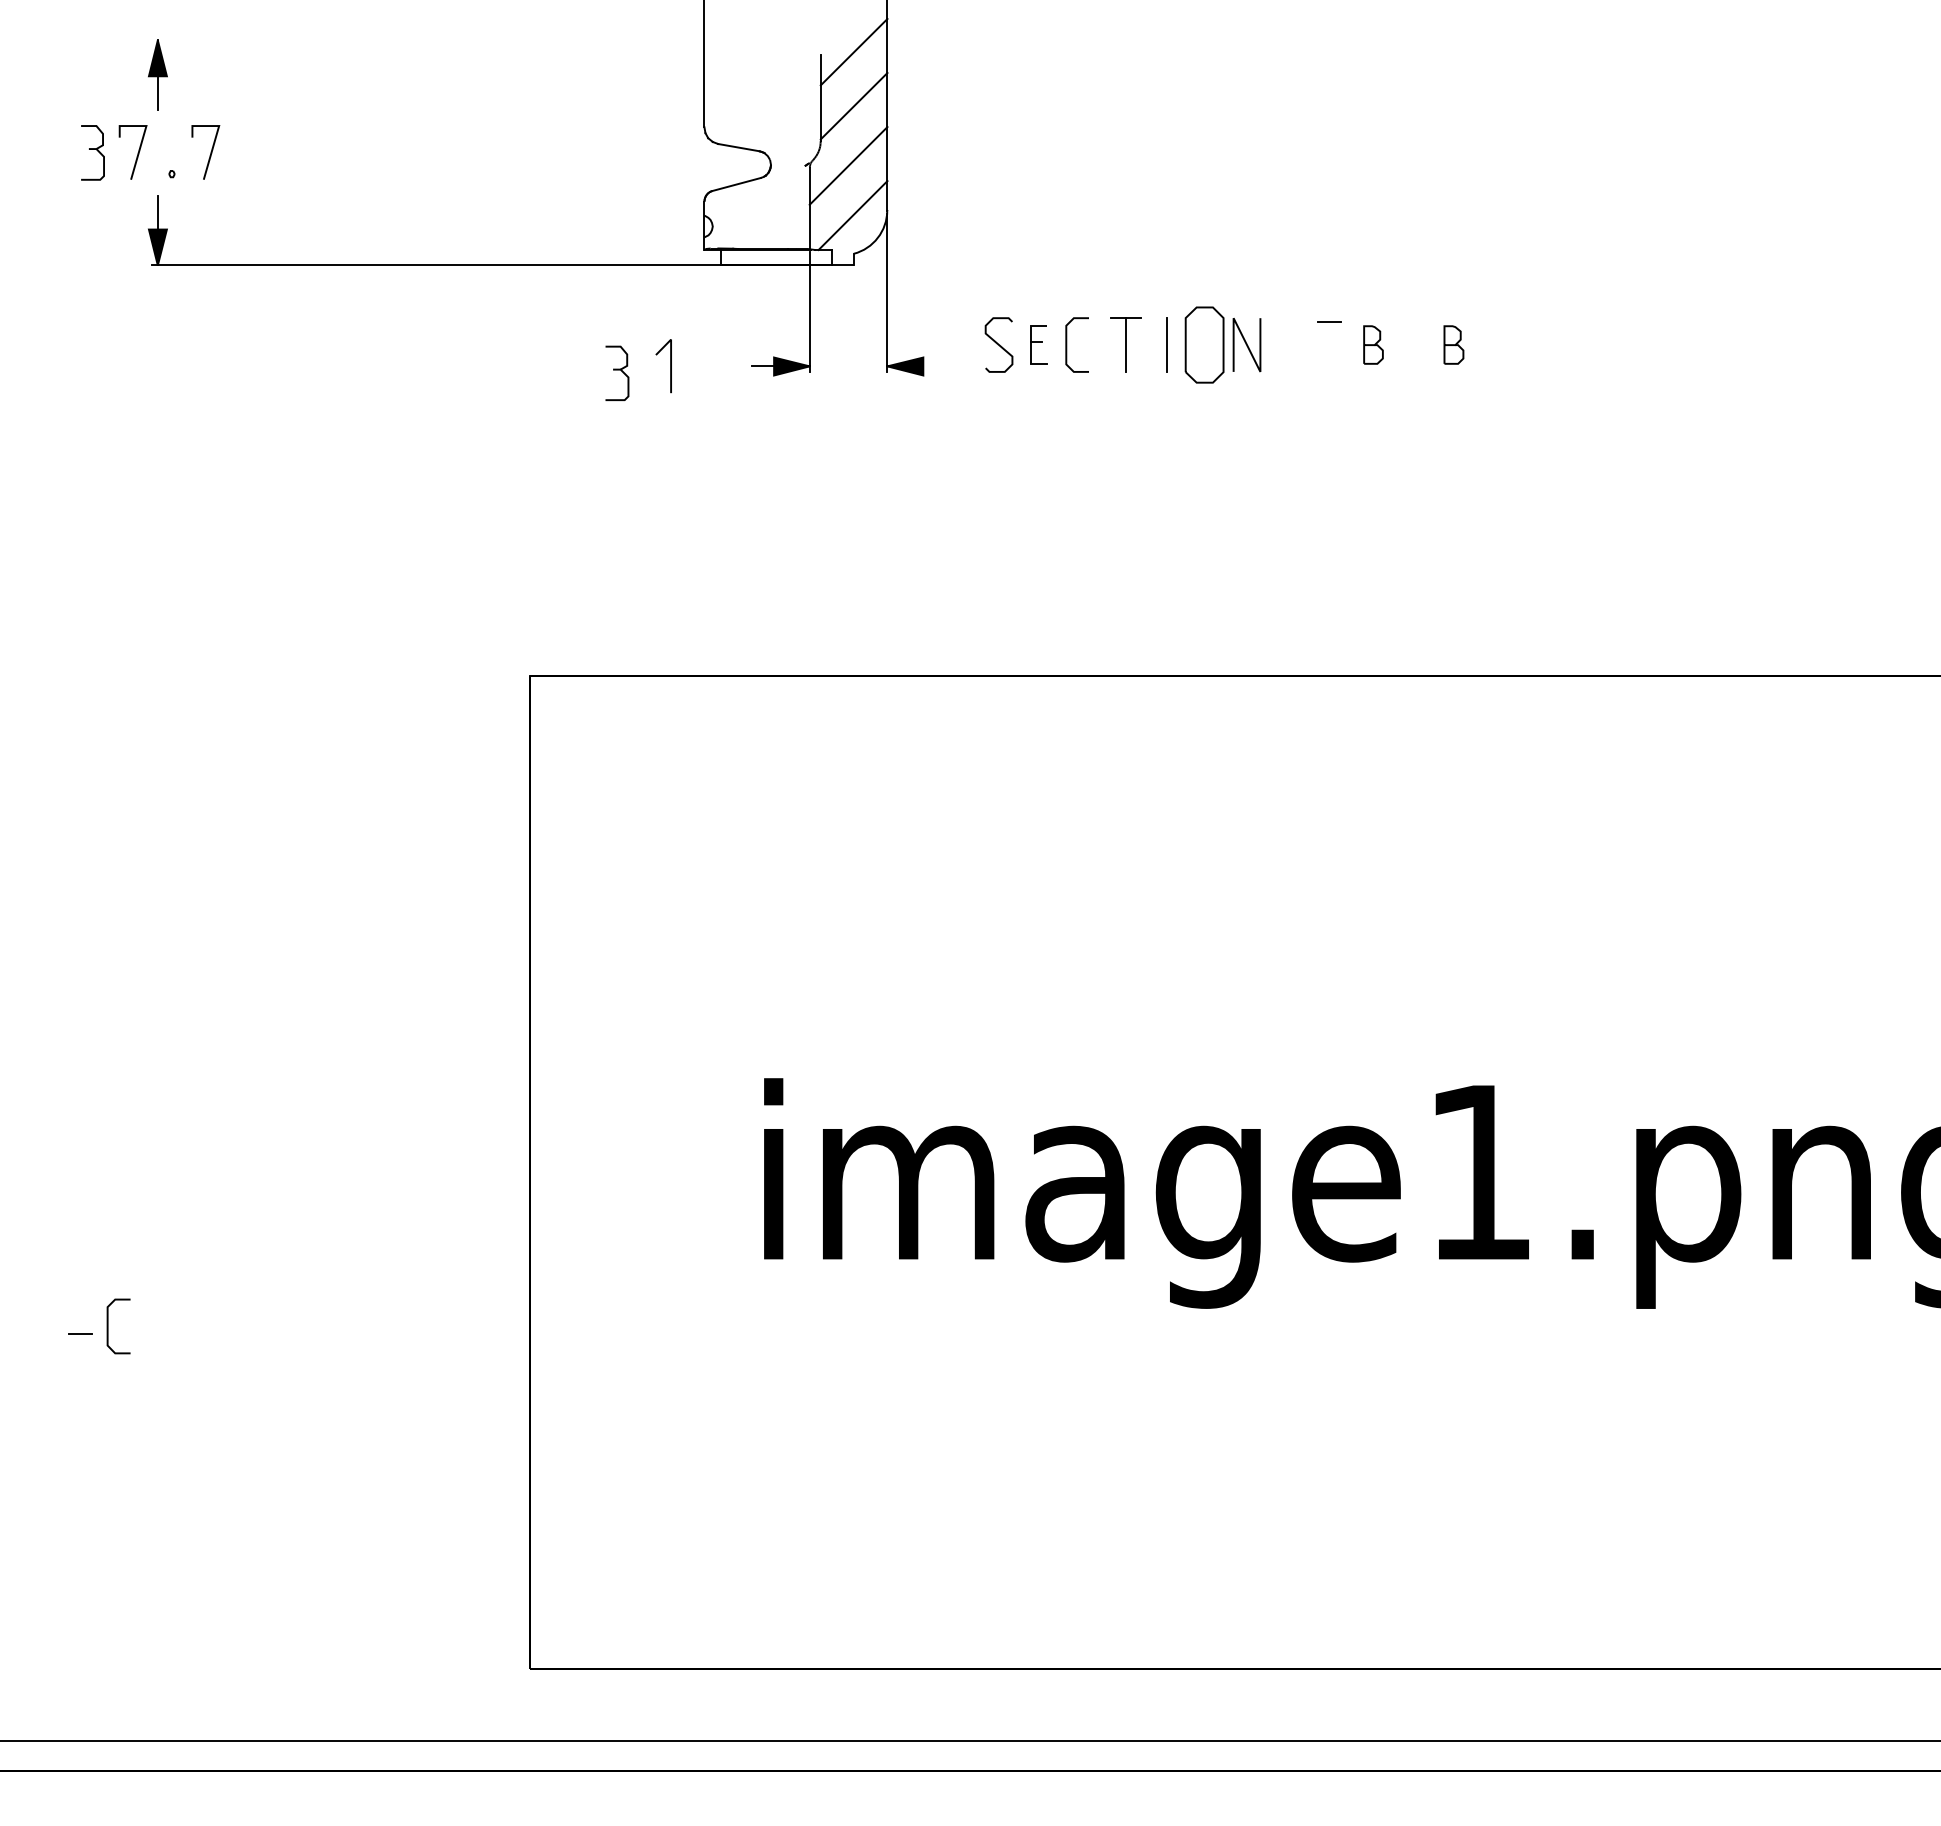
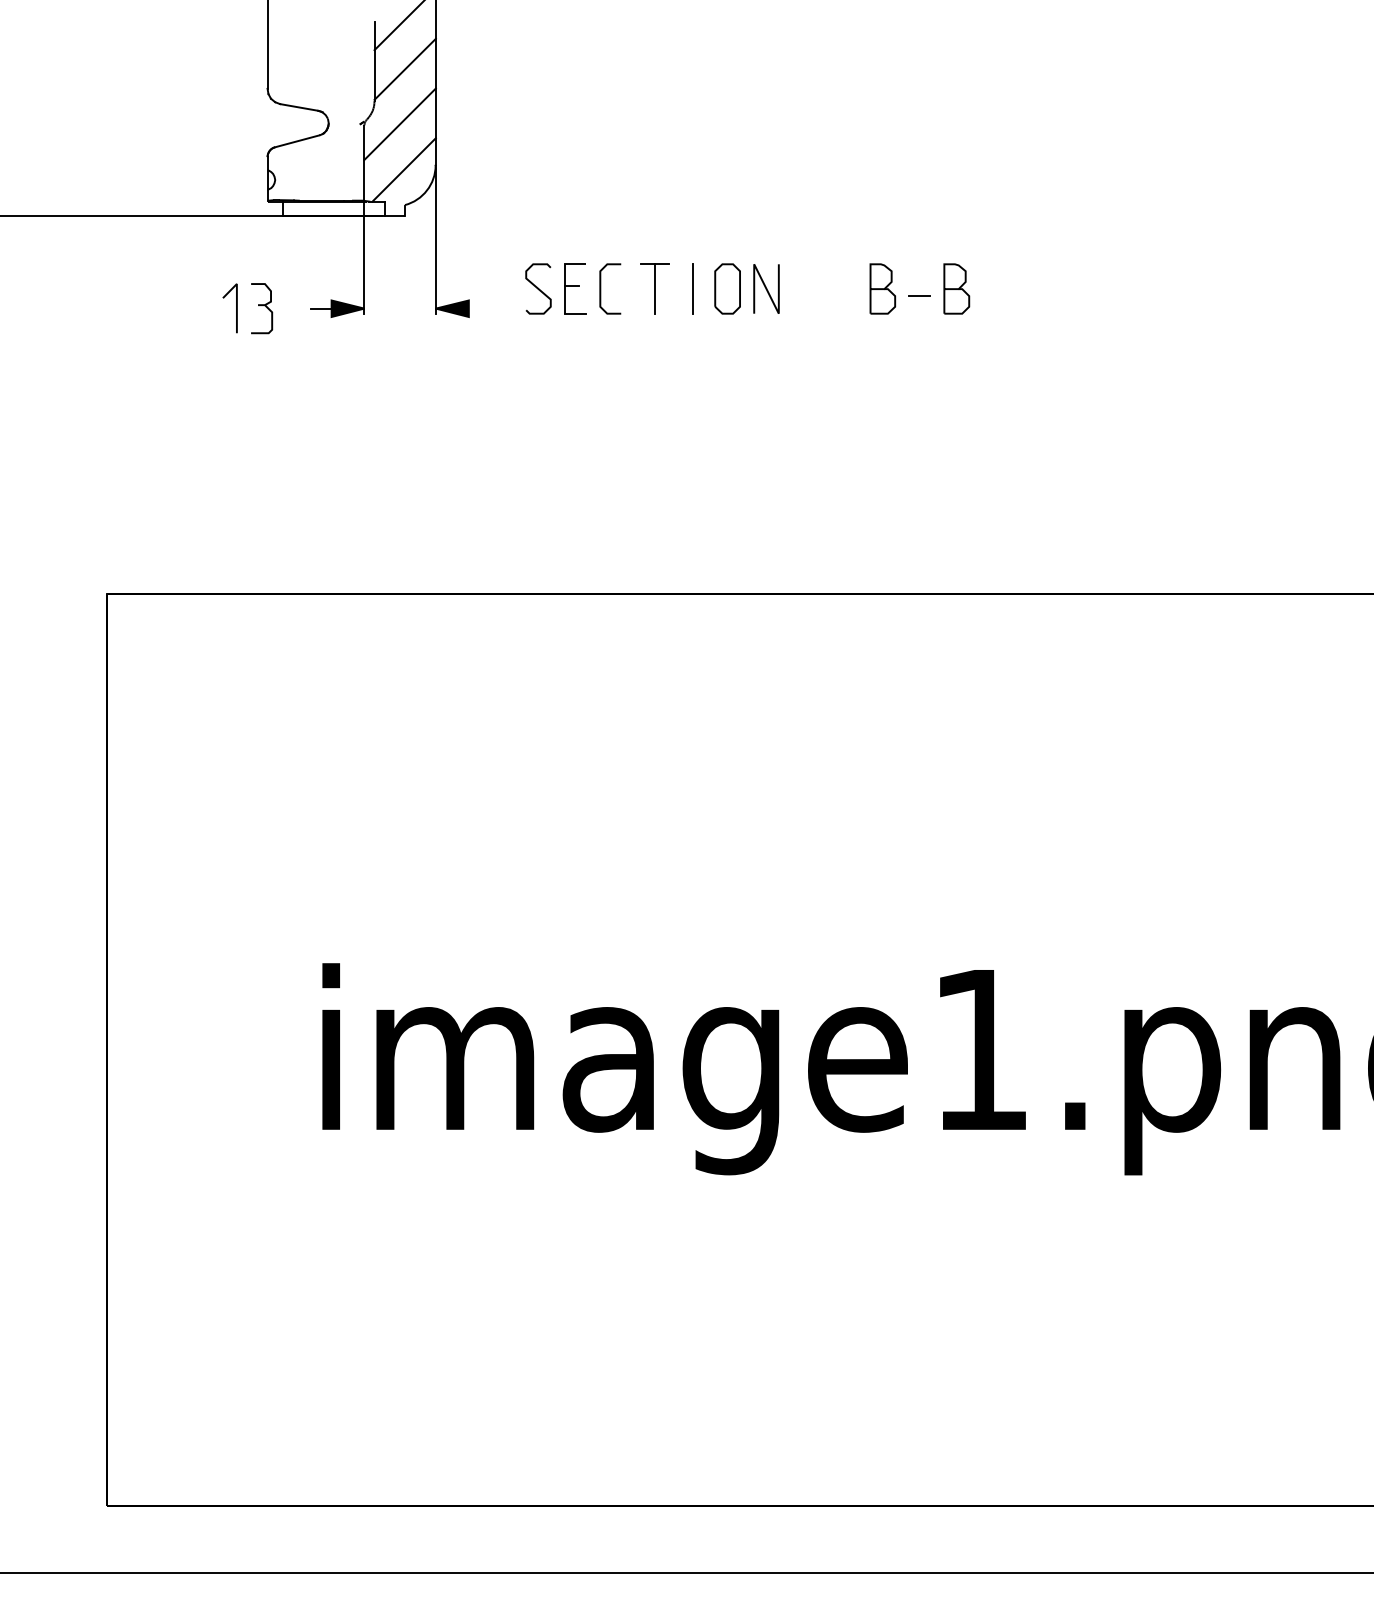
line: (1329, 321) -> (919, 295), moved
part: (1039, 344) -> (575, 288), size x1.43
part: (1204, 344) -> (727, 288), size x0.71
part: (1373, 344) -> (882, 288), size x1.43
part: (1453, 344) -> (956, 288), size x1.43
part: (617, 372) -> (262, 307), moved

